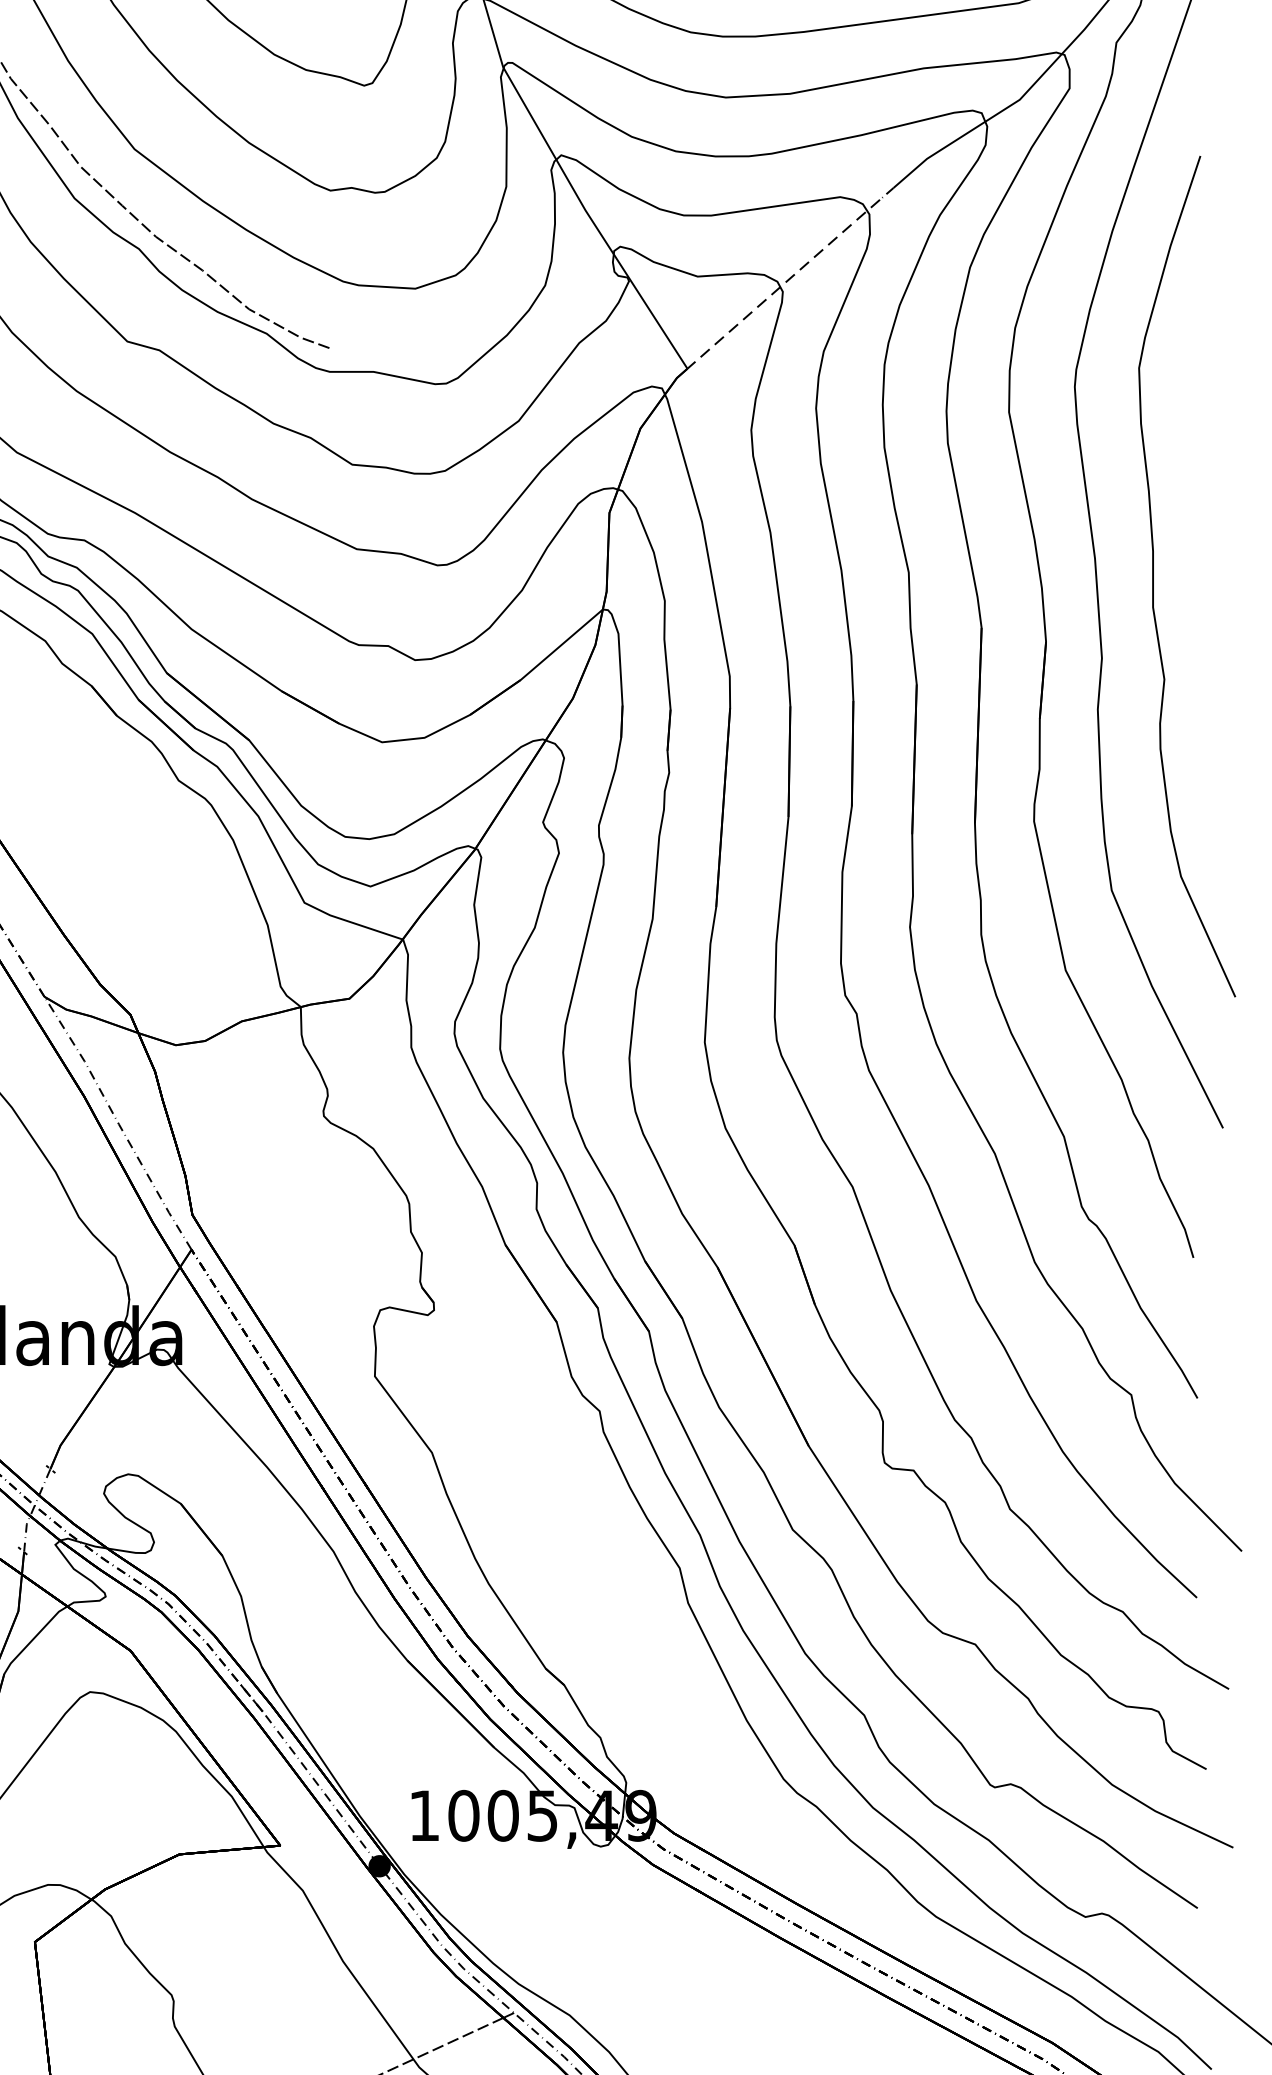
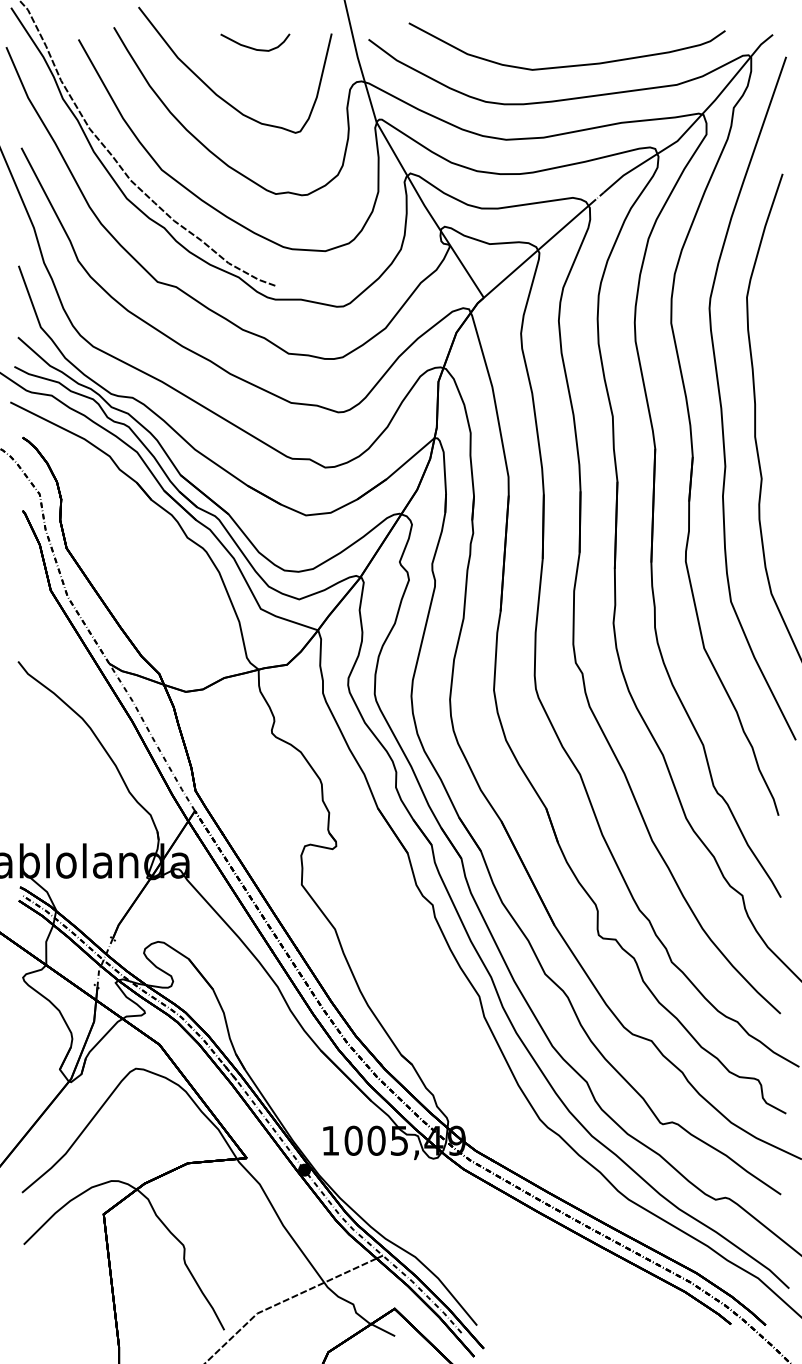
line: (784, 284) -> (540, 248), dashed -> solid

